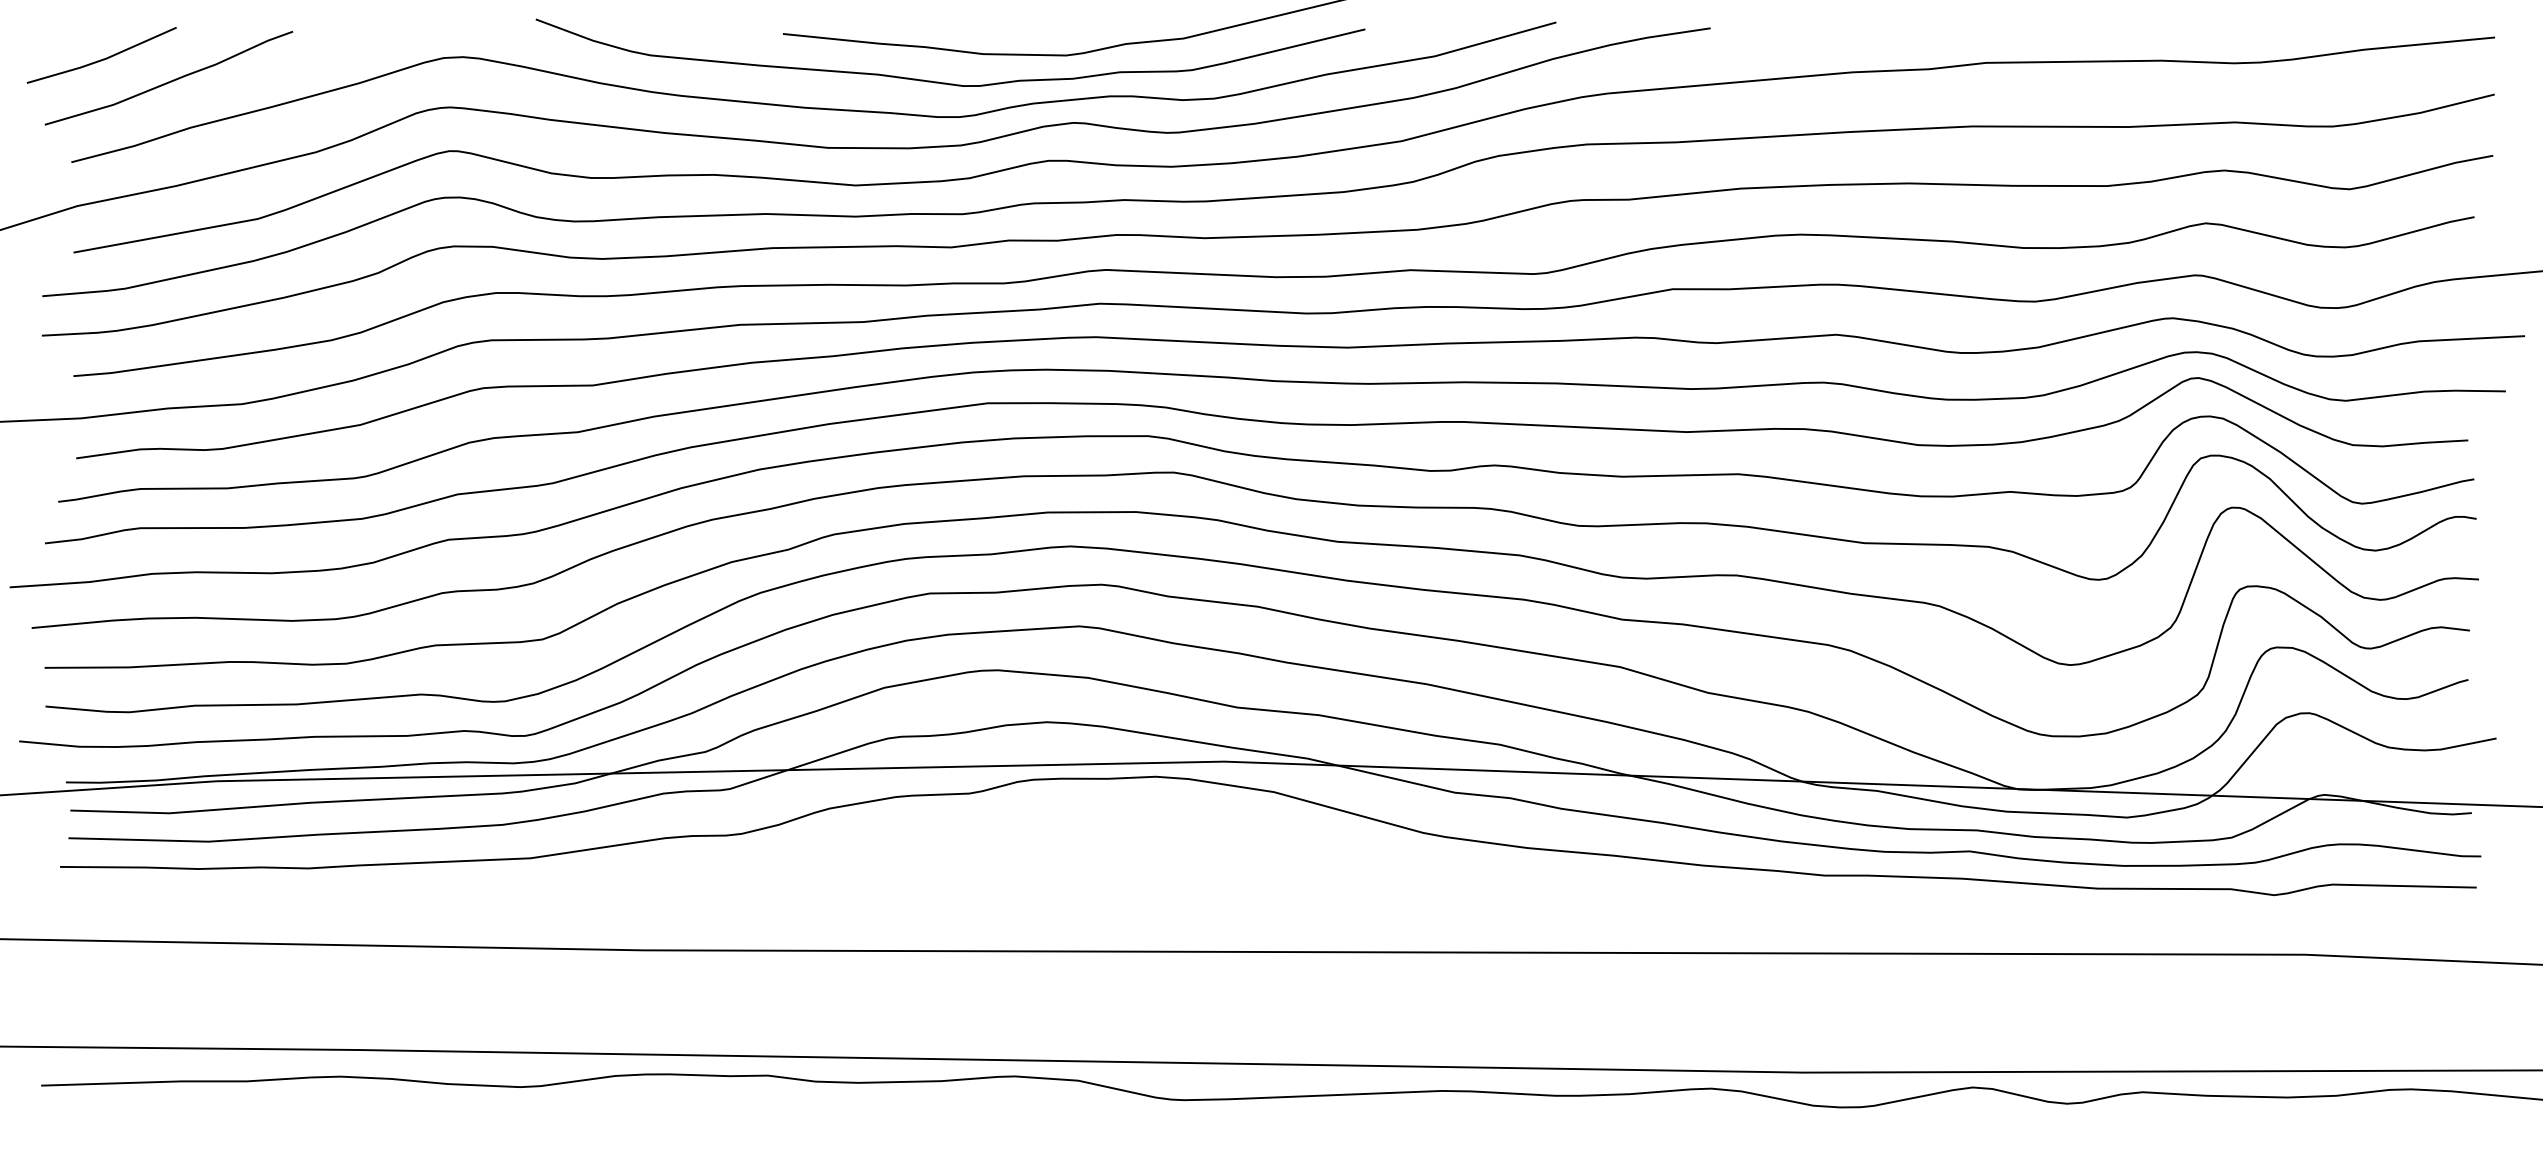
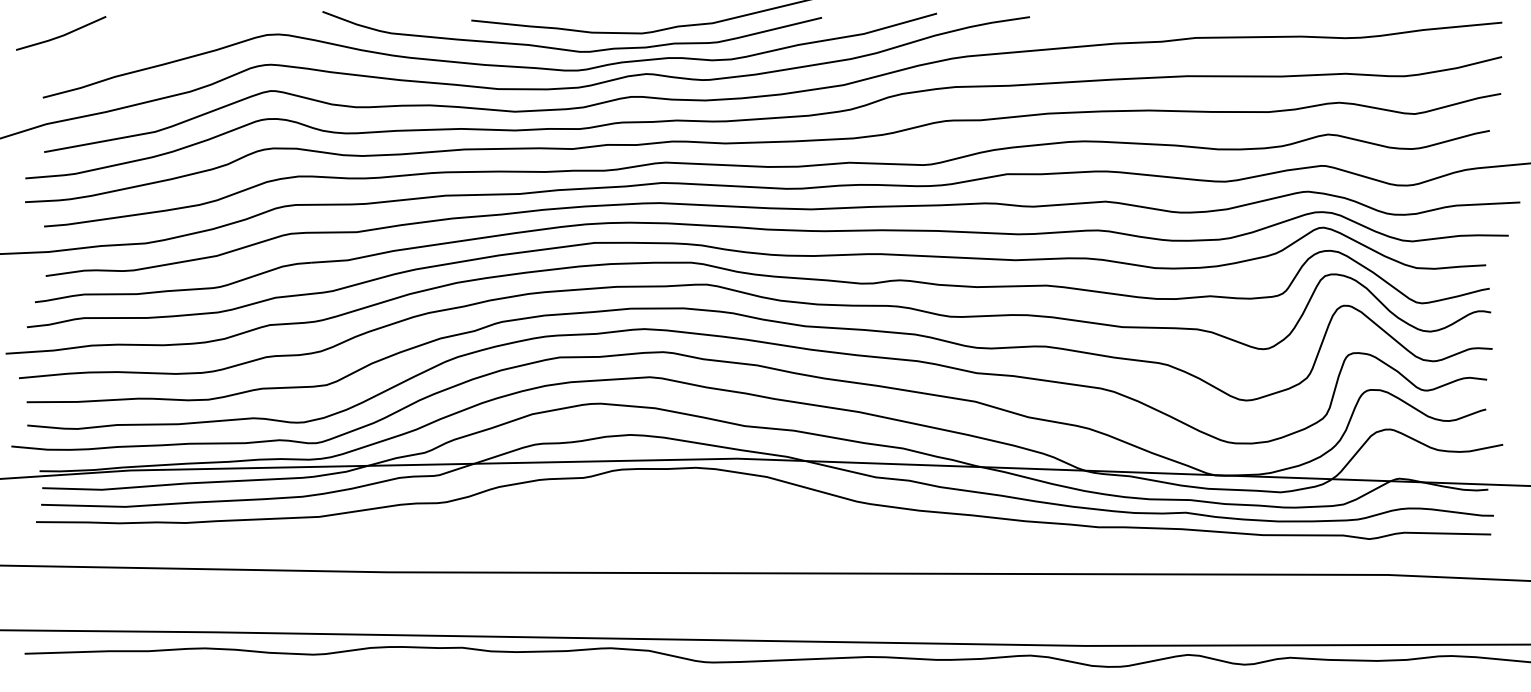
curve: (168, 80) -> (101, 48), removed

